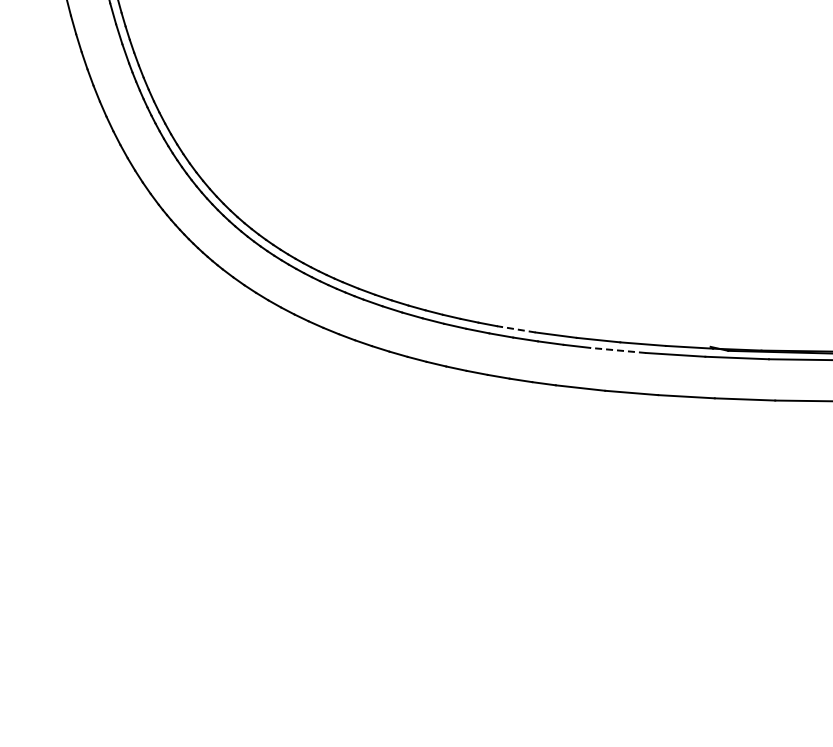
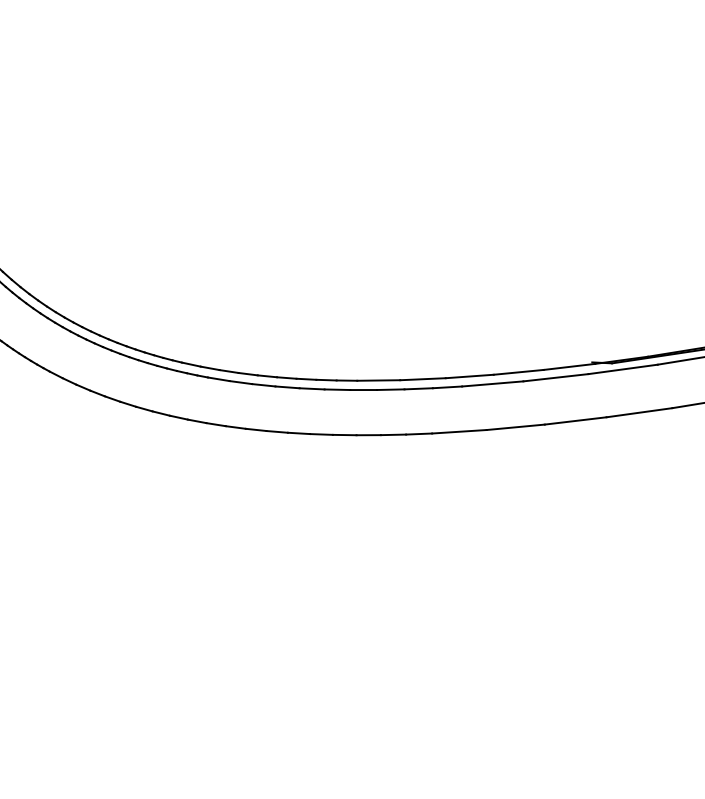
line: (516, 329) -> (378, 380), dashed -> solid
line: (618, 350) -> (493, 383), dashed -> solid

